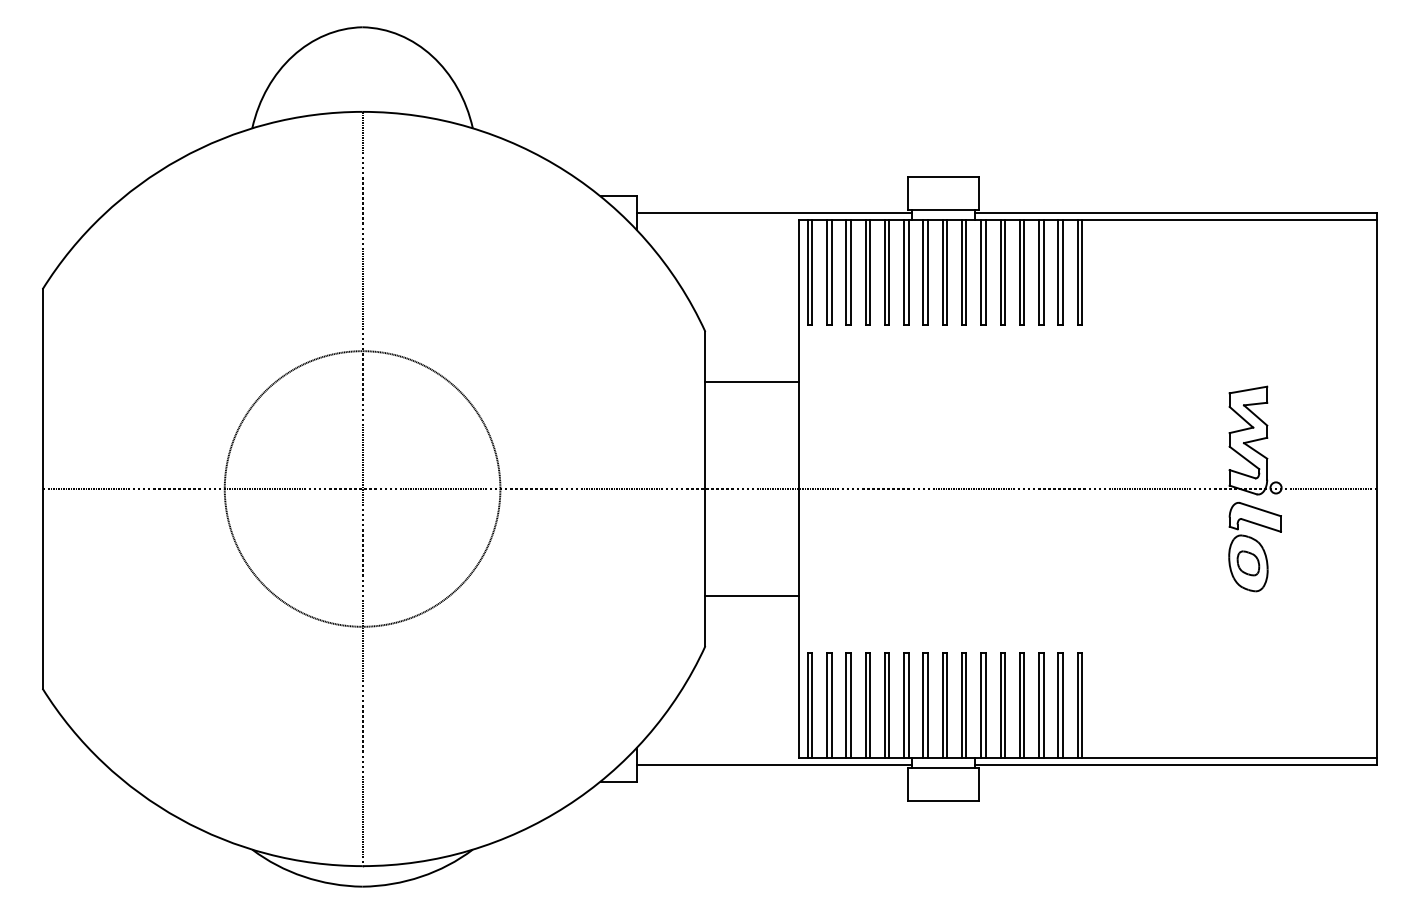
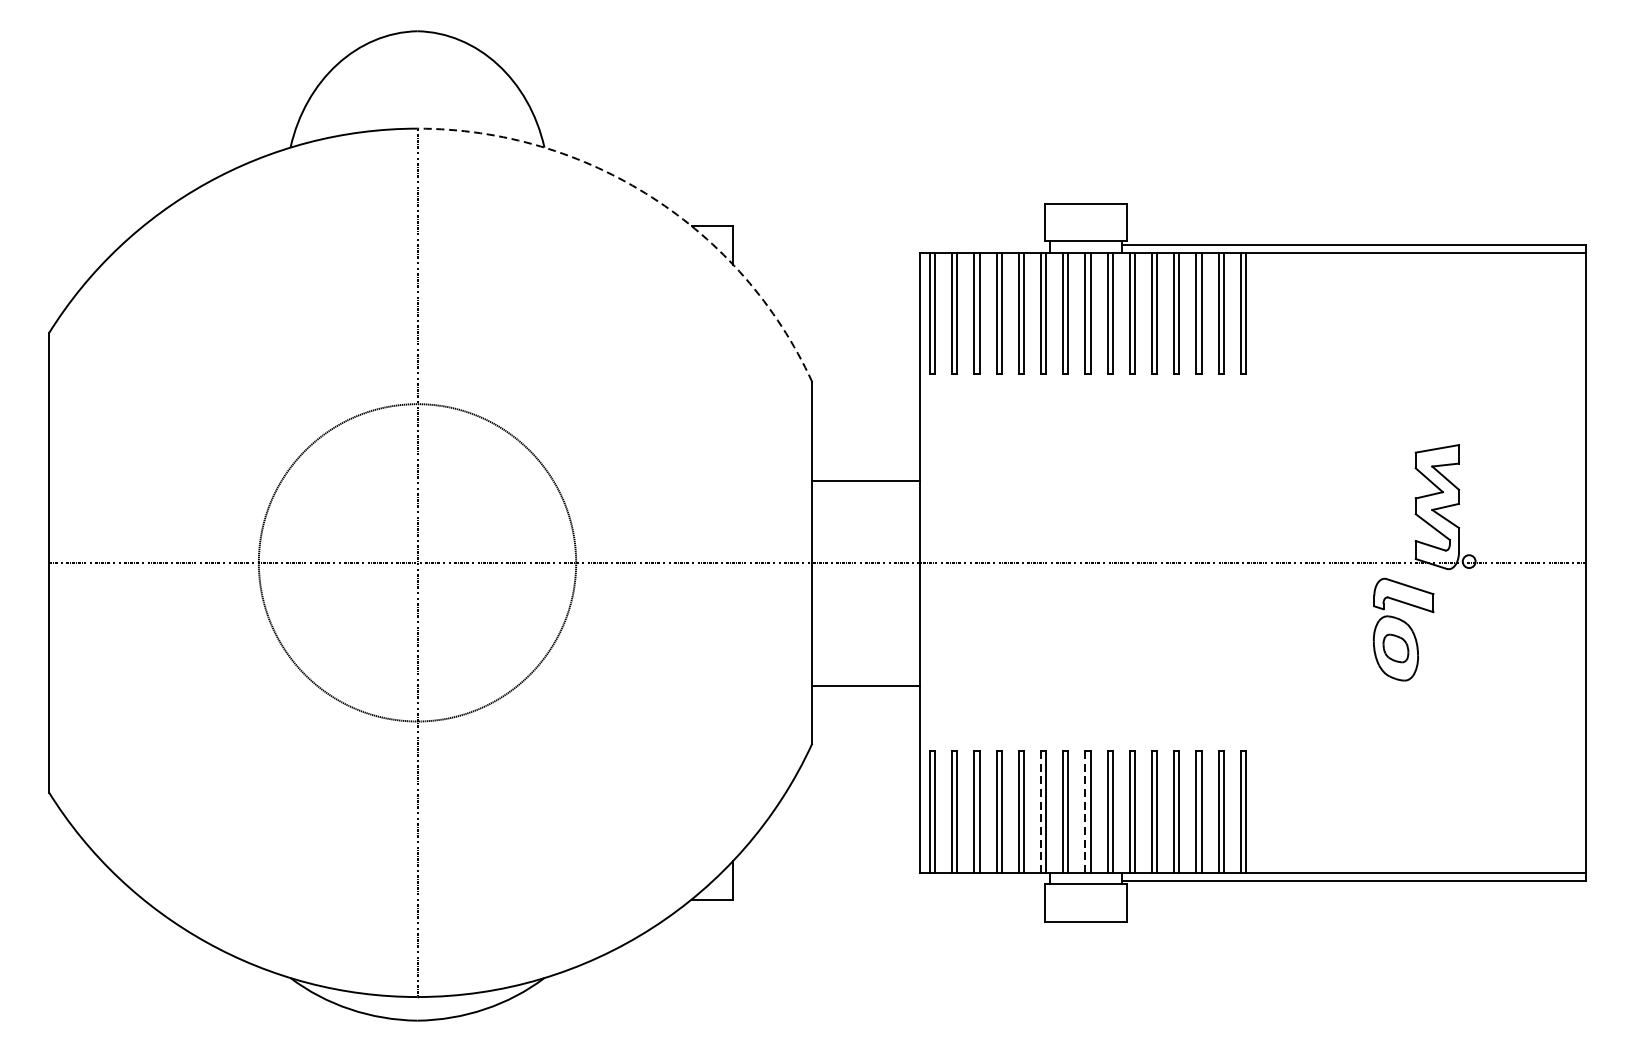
arc: (566, 171) -> (652, 197), solid -> dashed
line: (774, 212) -> (891, 244), removed
line: (751, 381) -> (865, 480), moved
part: (1254, 547) -> (1402, 630), moved
line: (904, 705) -> (1041, 812), solid -> dashed
line: (942, 705) -> (1085, 812), solid -> dashed
line: (774, 765) -> (891, 881), removed

